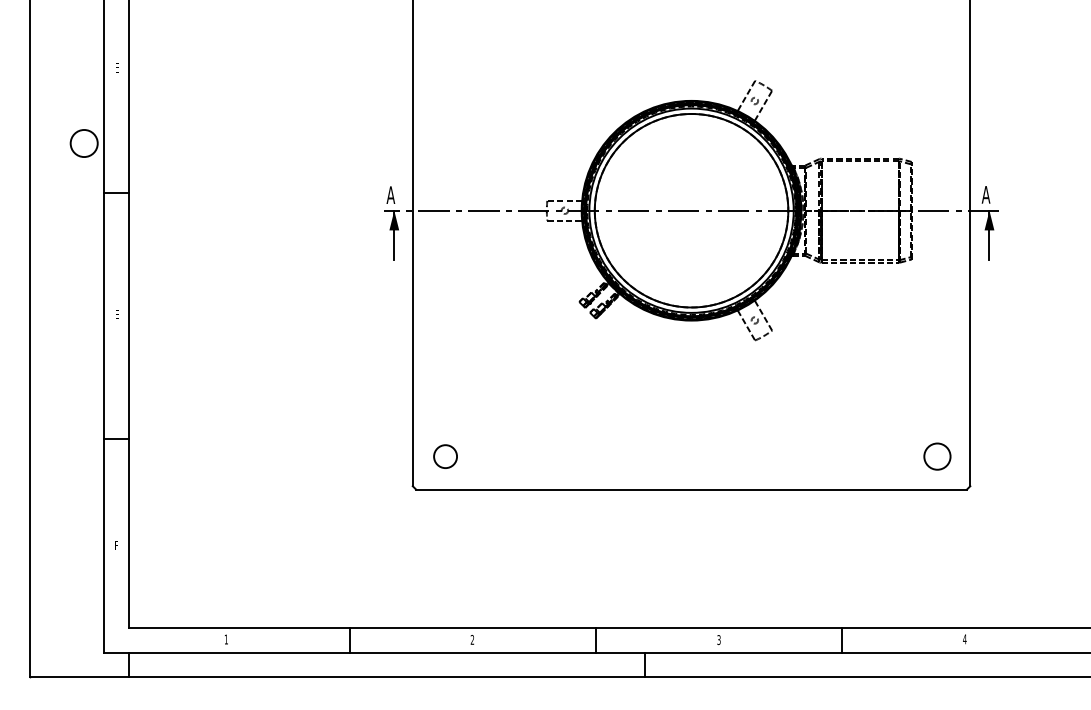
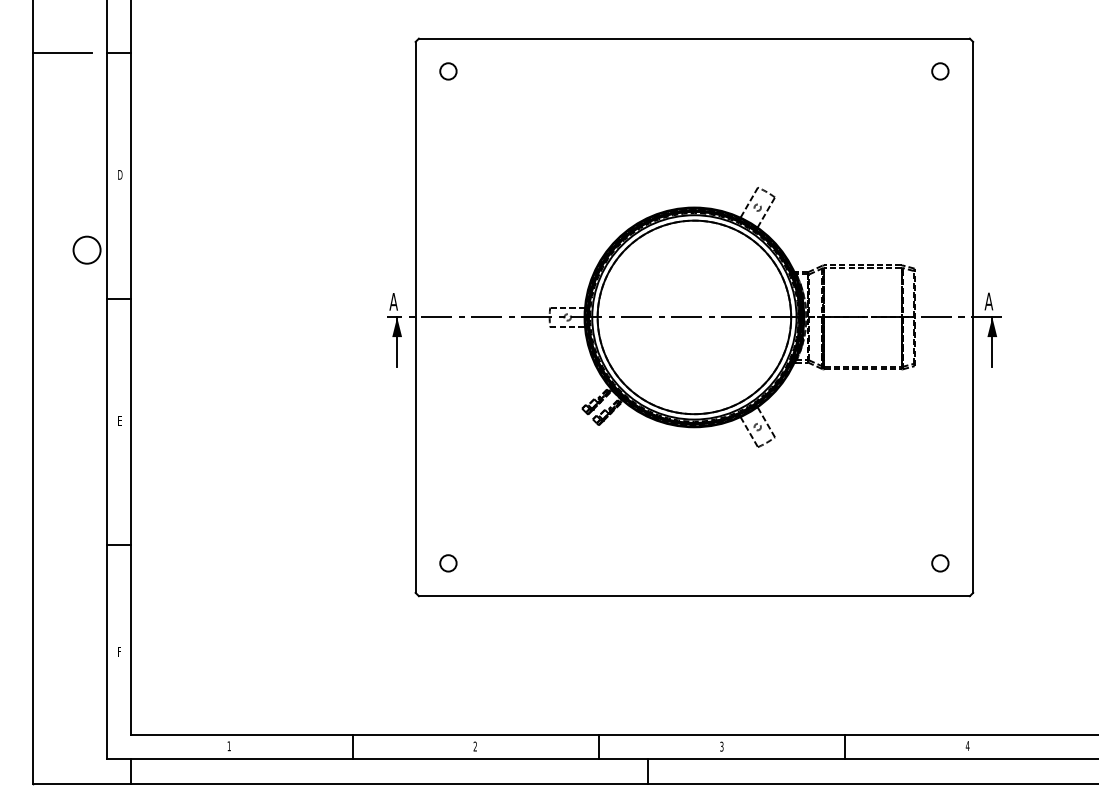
text: (117, 67) -> (120, 174), E -> D
circle: (445, 456) -> (448, 563), size x0.71
circle: (937, 456) -> (940, 563), size x0.62

